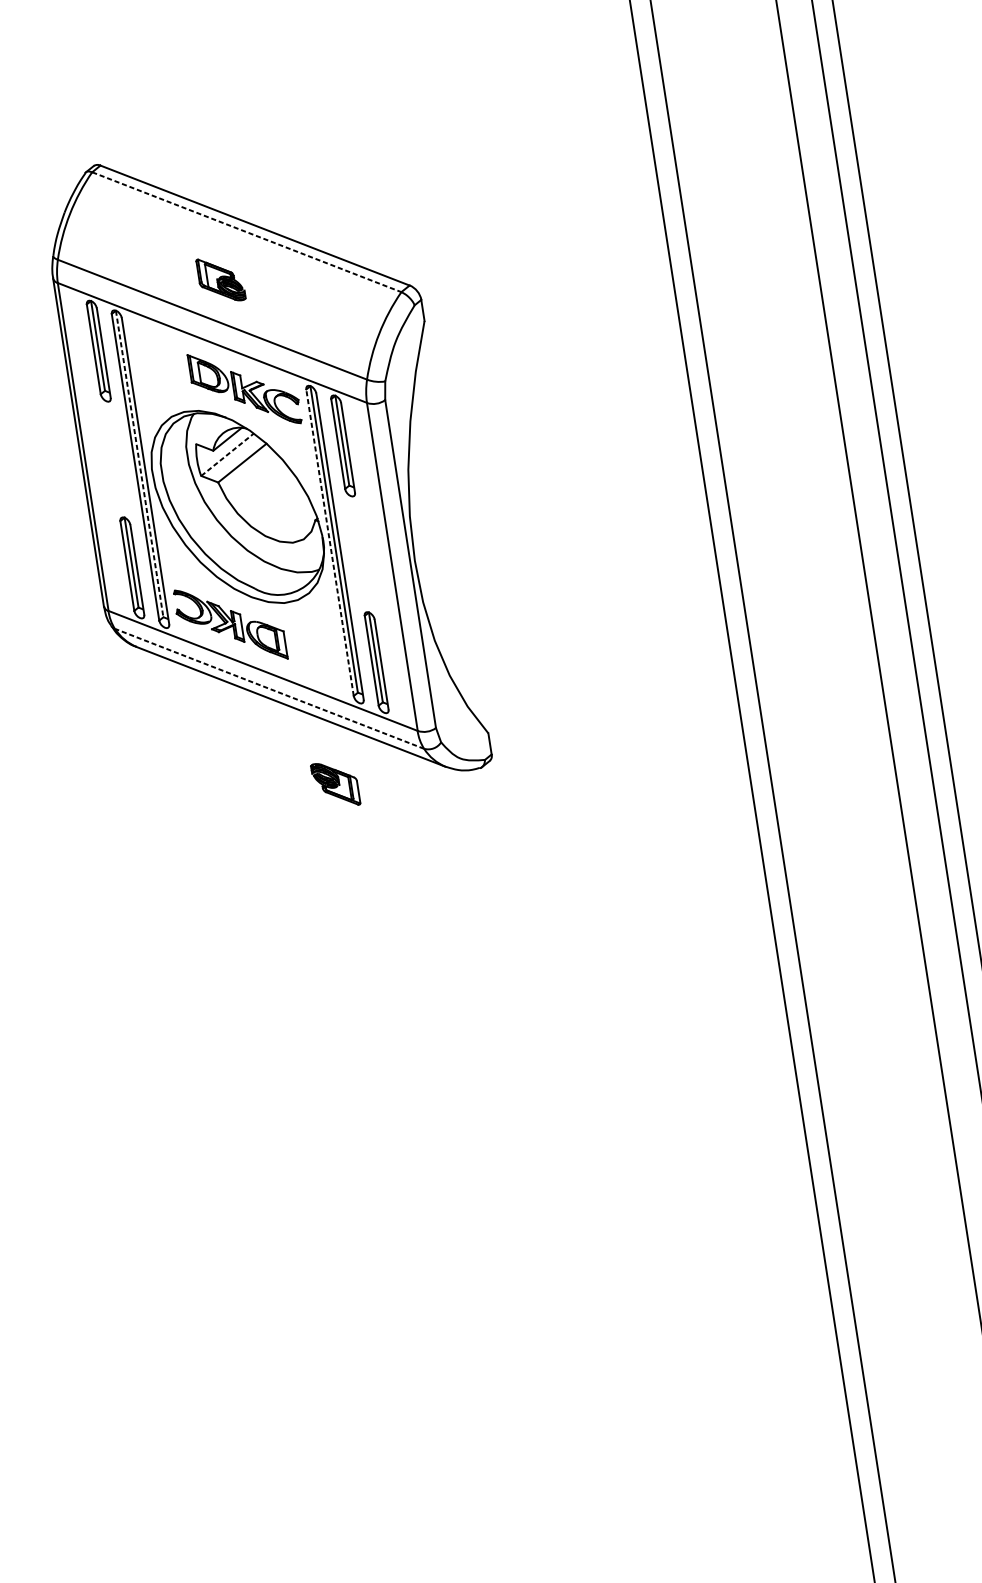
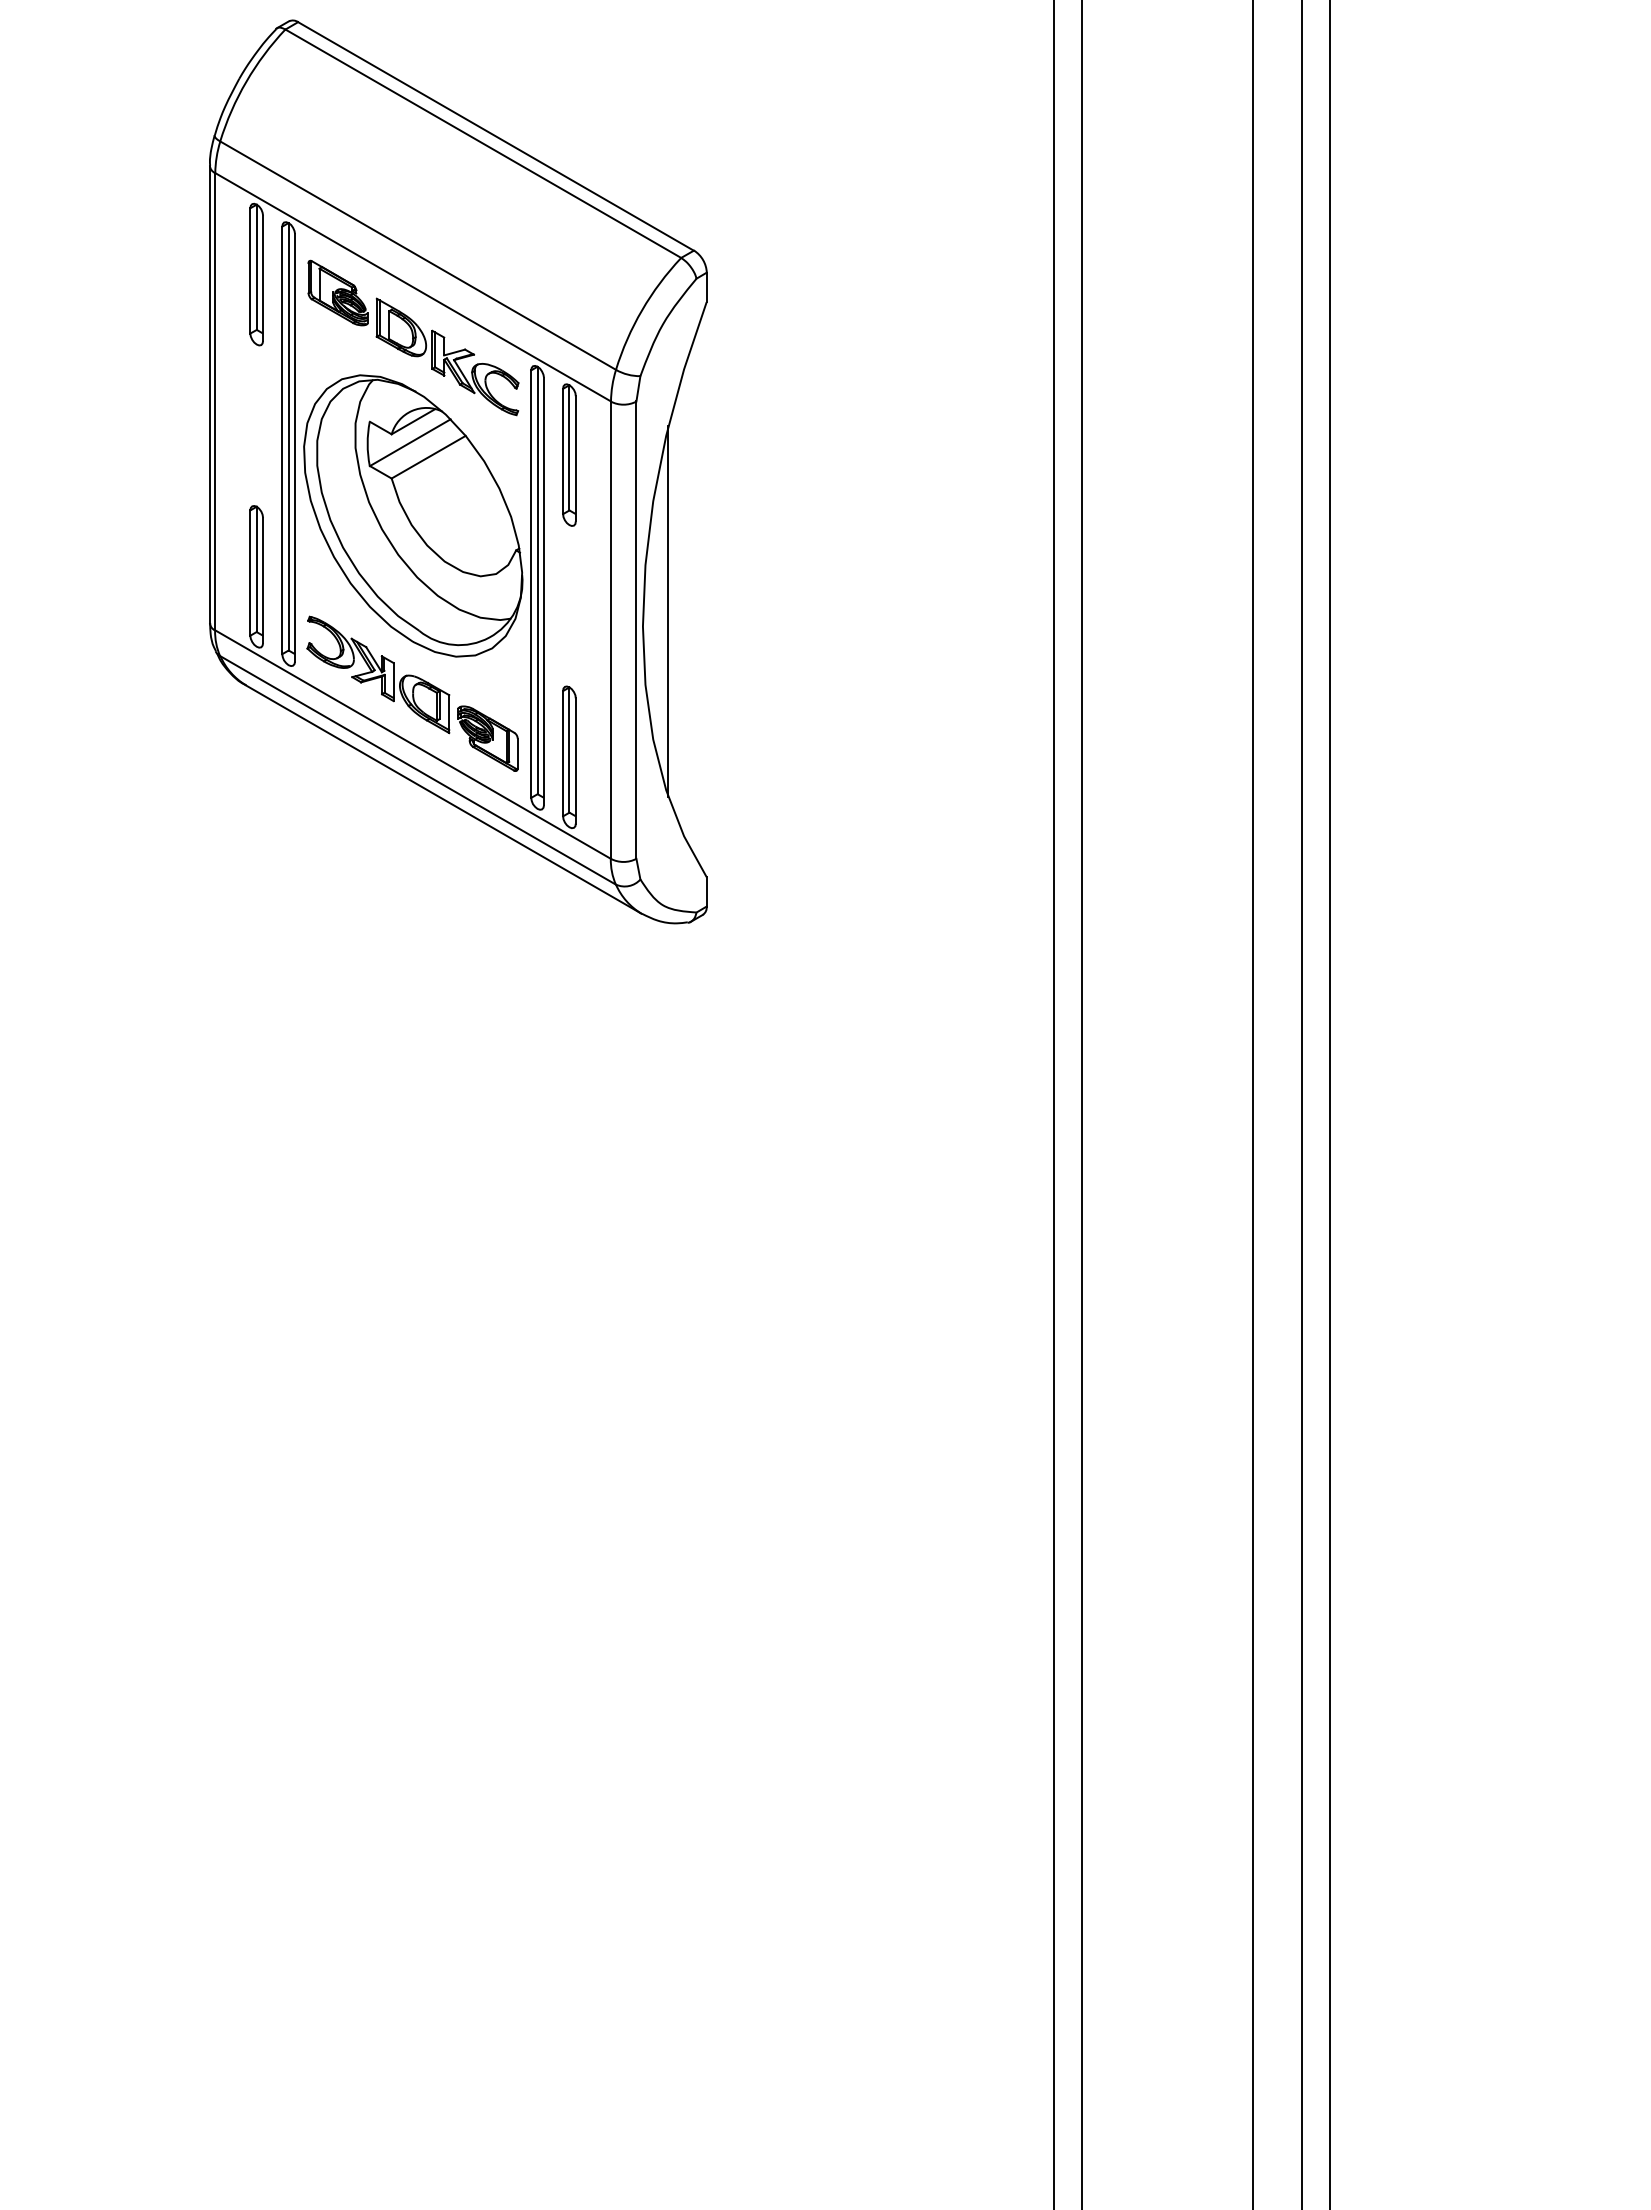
line: (246, 232) -> (483, 143), dashed -> solid
part: (220, 279) -> (337, 292), moved
line: (227, 454) -> (410, 442), dashed -> solid
line: (139, 463) -> (288, 436), dashed -> solid
line: (330, 542) -> (531, 584), dashed -> solid
line: (431, 547) -> (668, 611), added
line: (269, 689) -> (417, 770), dashed -> solid
part: (335, 784) -> (487, 738), moved

